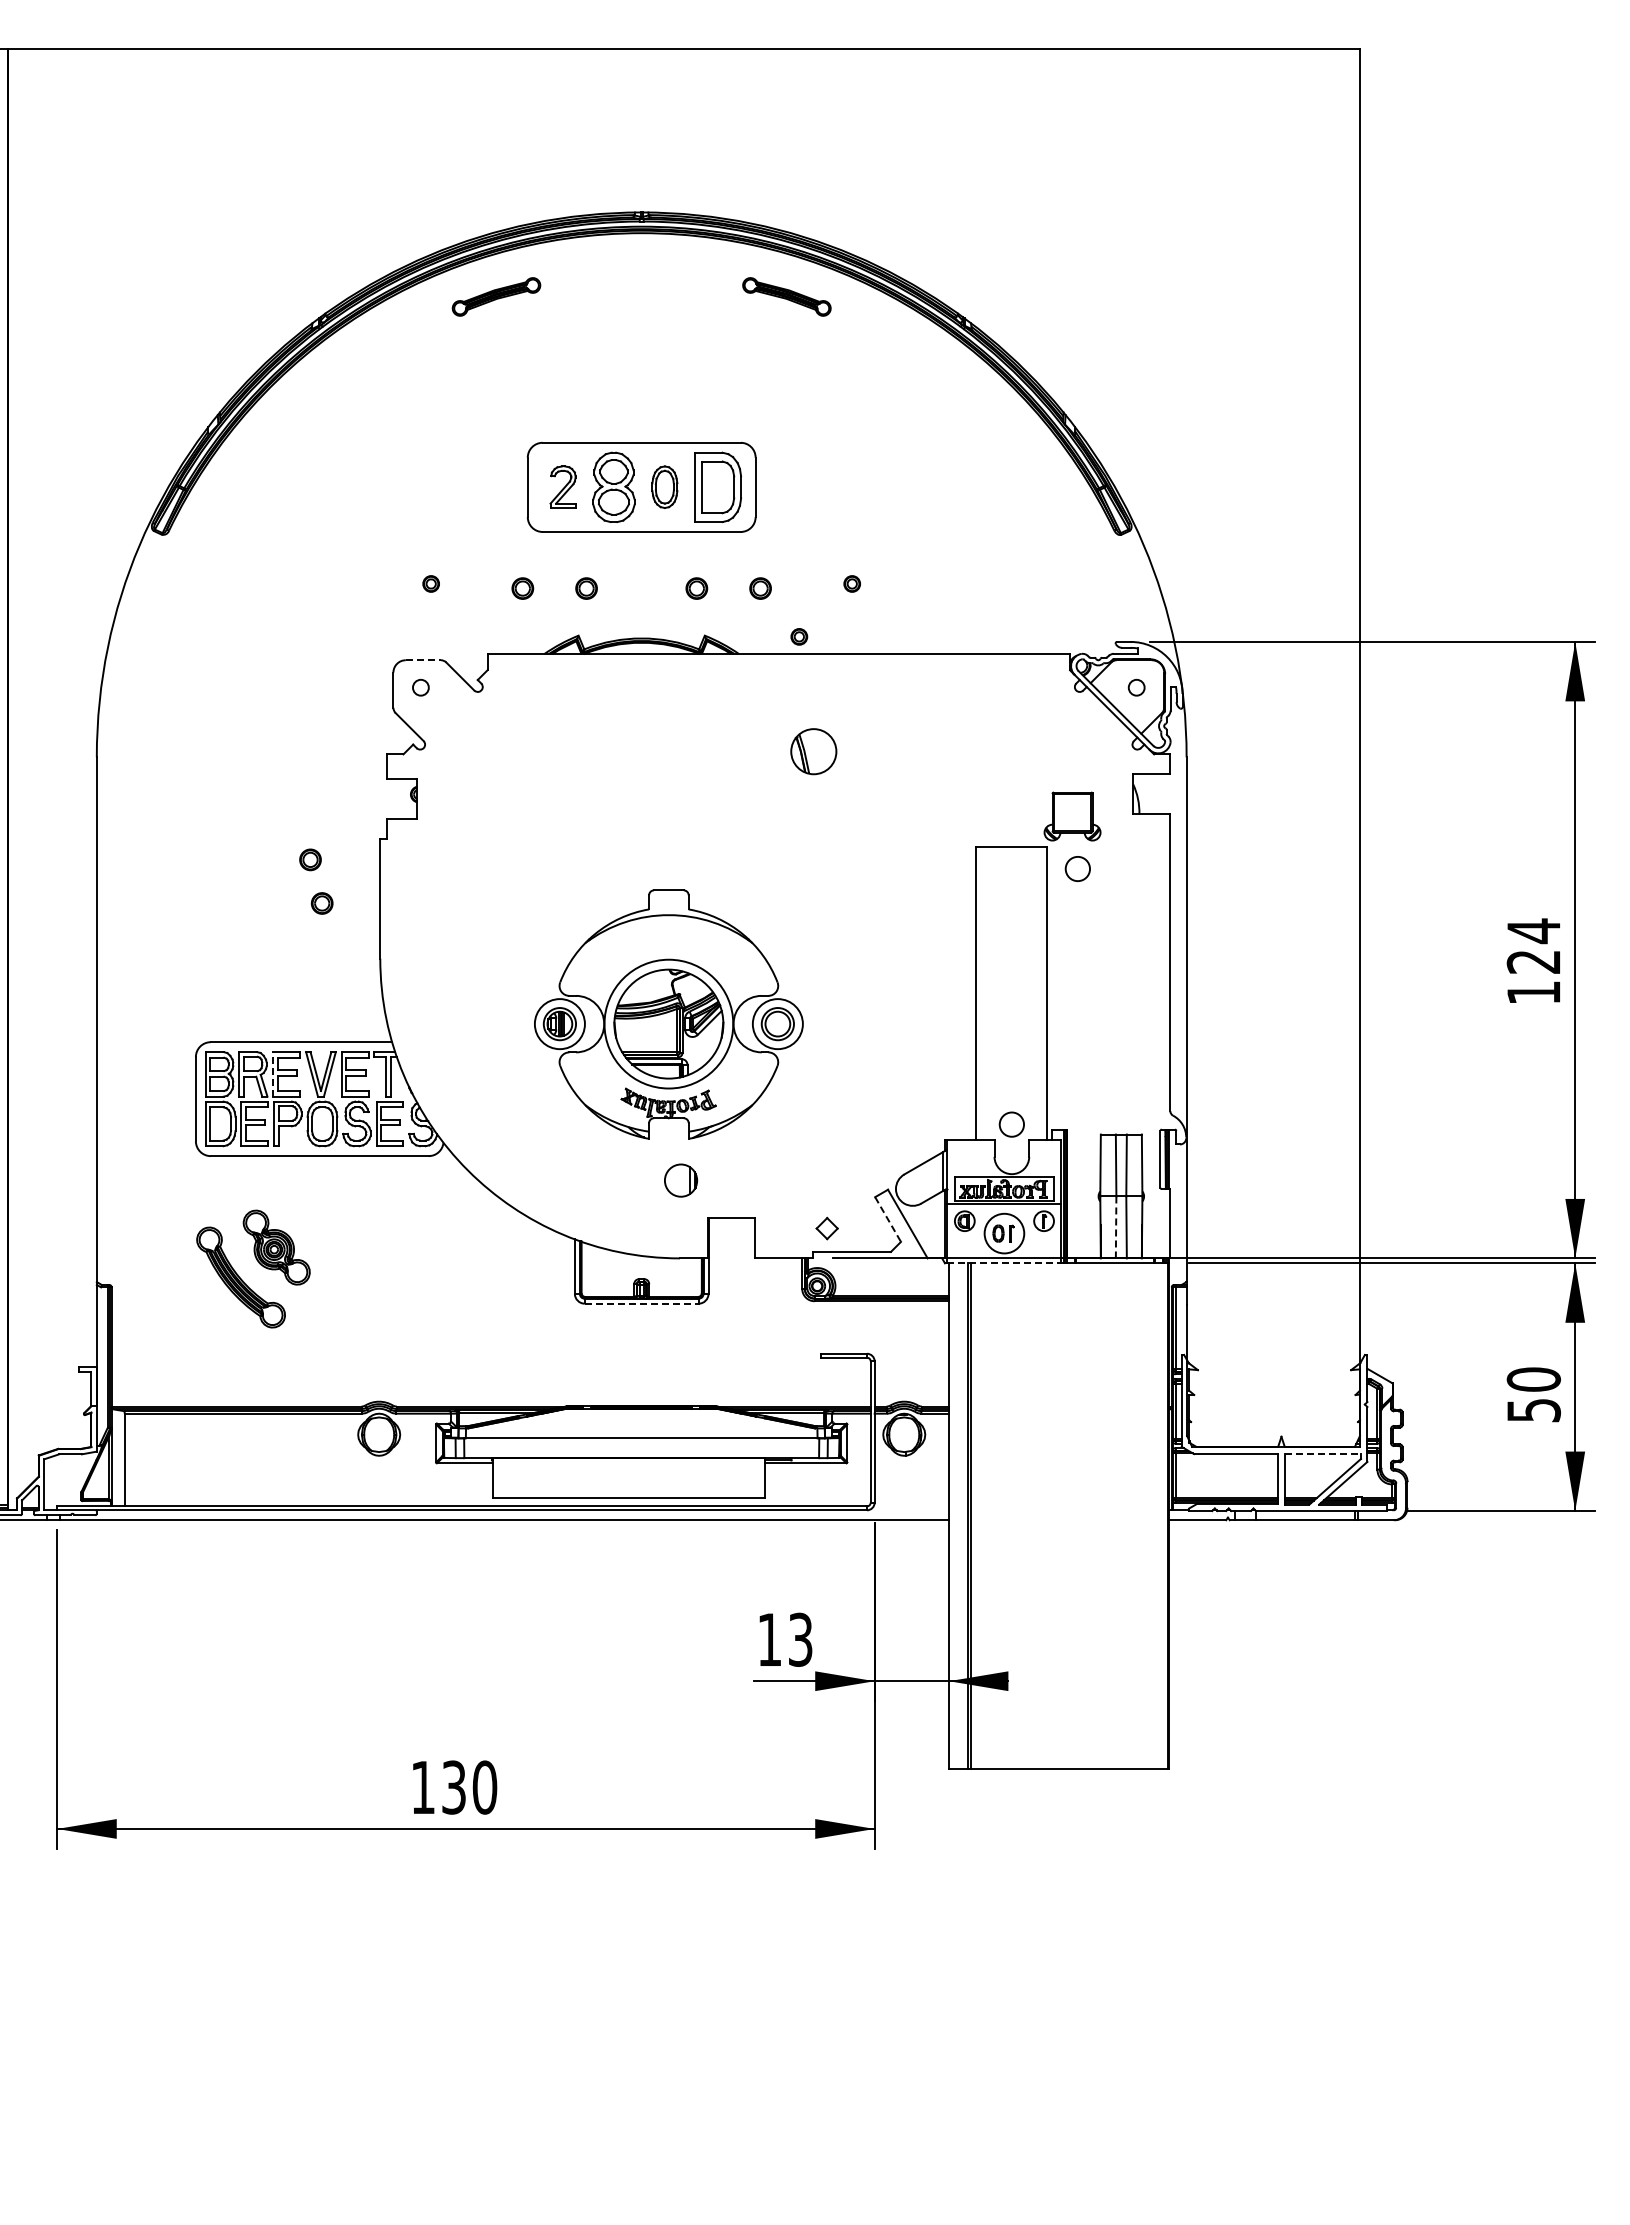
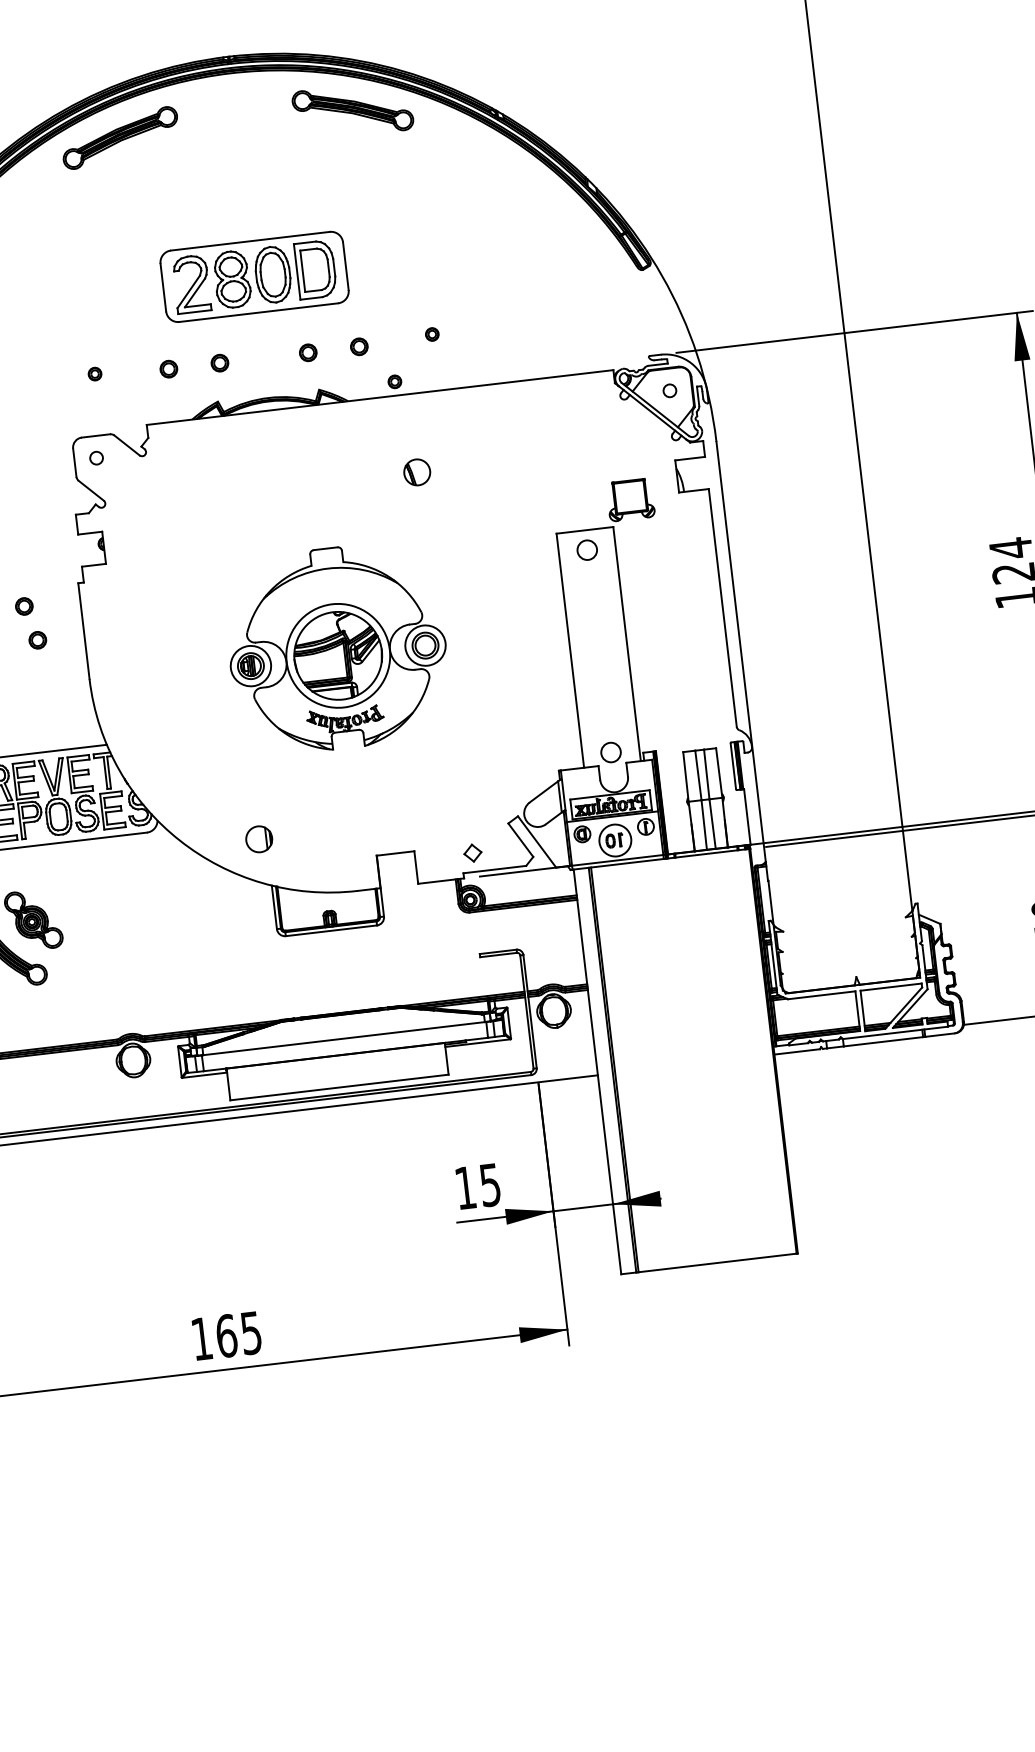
part: (496, 296) -> (120, 137), size x1.67
part: (786, 296) -> (352, 110), size x1.67
part: (562, 486) -> (191, 283), size x1.67
part: (664, 486) -> (272, 274), size x1.67
line: (423, 660) -> (96, 436), dashed -> solid
part: (813, 751) -> (417, 472), size x0.71
circle: (1077, 868) -> (586, 549), moved
part: (668, 1014) -> (337, 648), moved
line: (273, 1073) -> (14, 781), dashed -> solid
part: (681, 1180) -> (259, 839), moved
line: (888, 1219) -> (521, 840), dashed -> solid
line: (1116, 1227) -> (704, 825), dashed -> solid
line: (1004, 1263) -> (618, 864), dashed -> solid
line: (641, 1303) -> (331, 930), dashed -> solid
line: (1323, 1454) -> (891, 987), dashed -> solid
text: (800, 1639) -> (490, 1184), 13 -> 15
text: (469, 1787) -> (238, 1334), 130 -> 165

